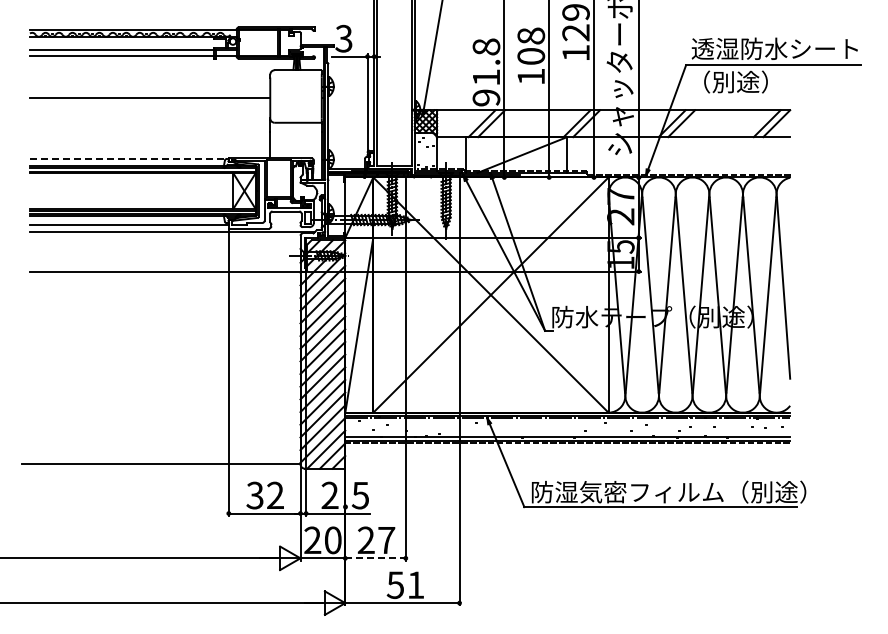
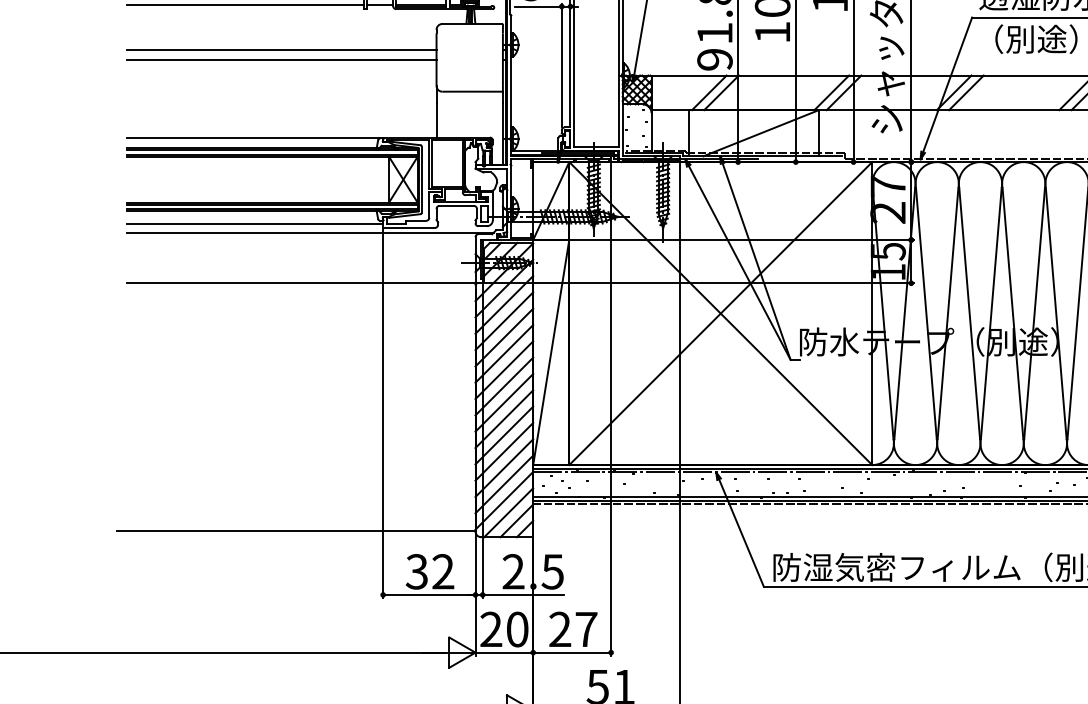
line: (150, 90) -> (282, 50), added
line: (128, 159) -> (253, 138), dashed -> solid
line: (376, 558) -> (573, 652), dashed -> solid

